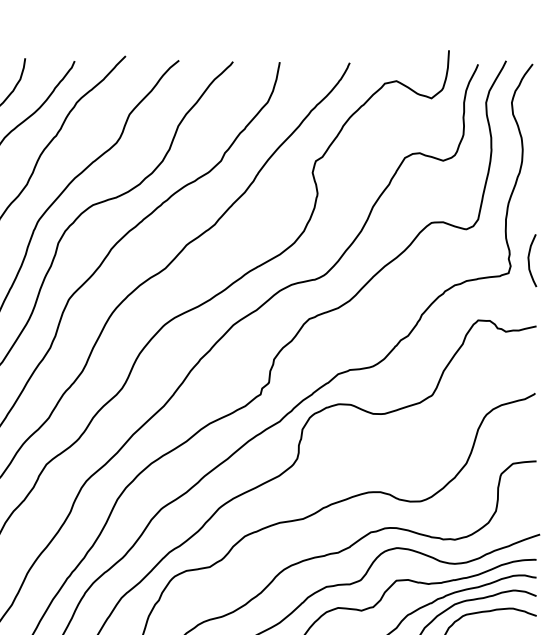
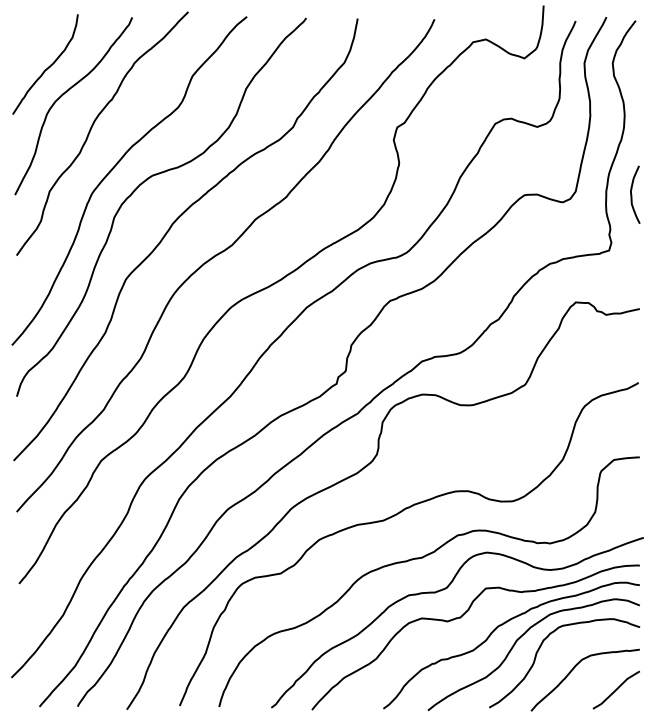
curve: (529, 260) -> (632, 194), moved

